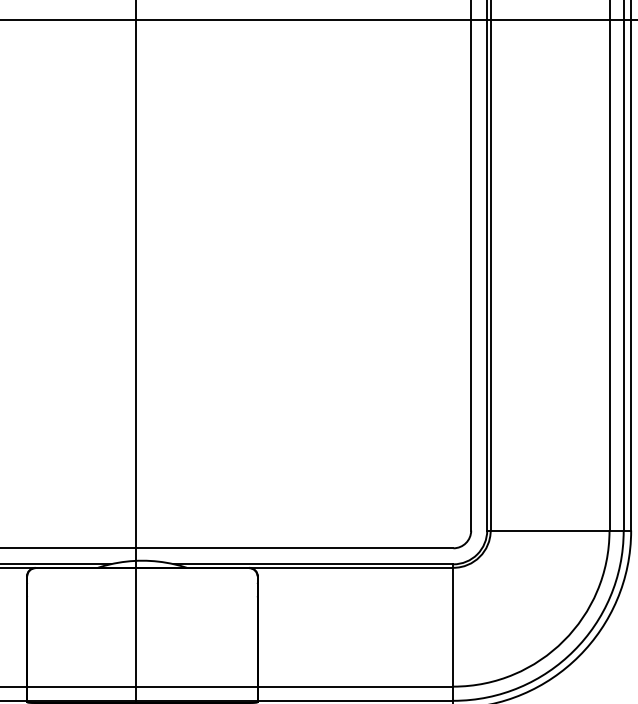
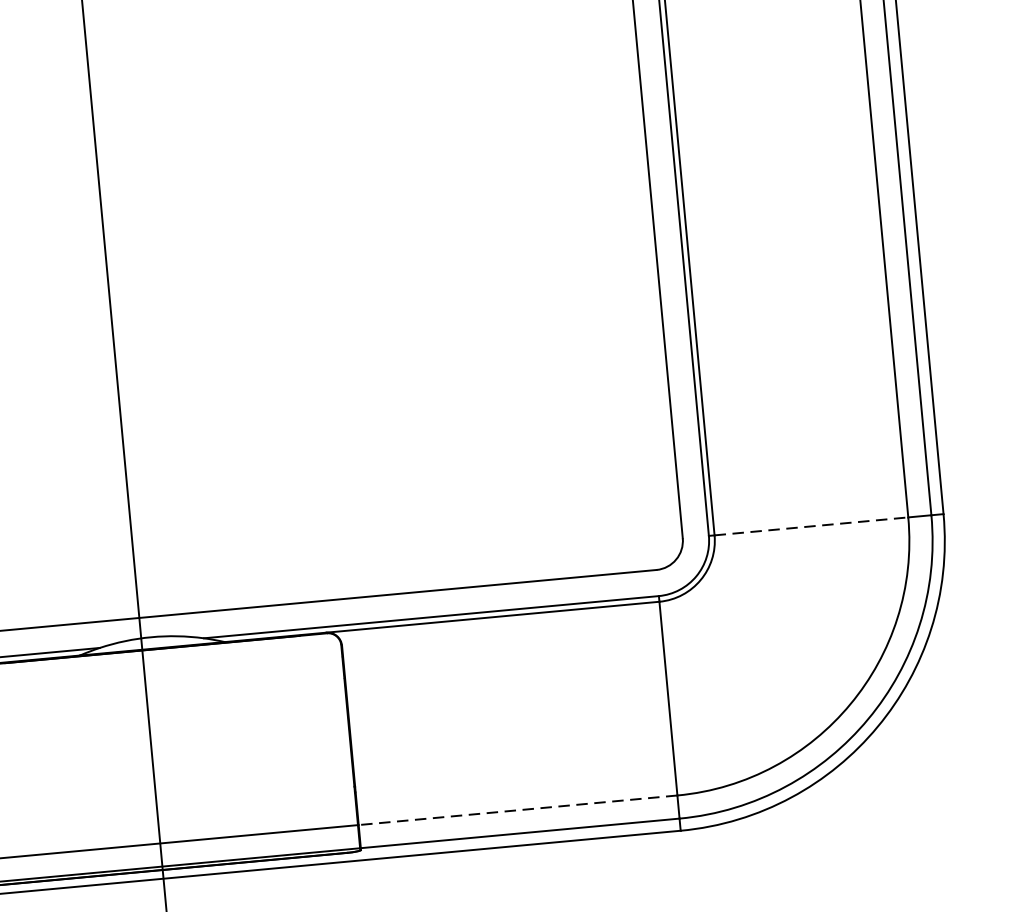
line: (550, 530) -> (812, 526), solid -> dashed
line: (355, 686) -> (517, 810), solid -> dashed

